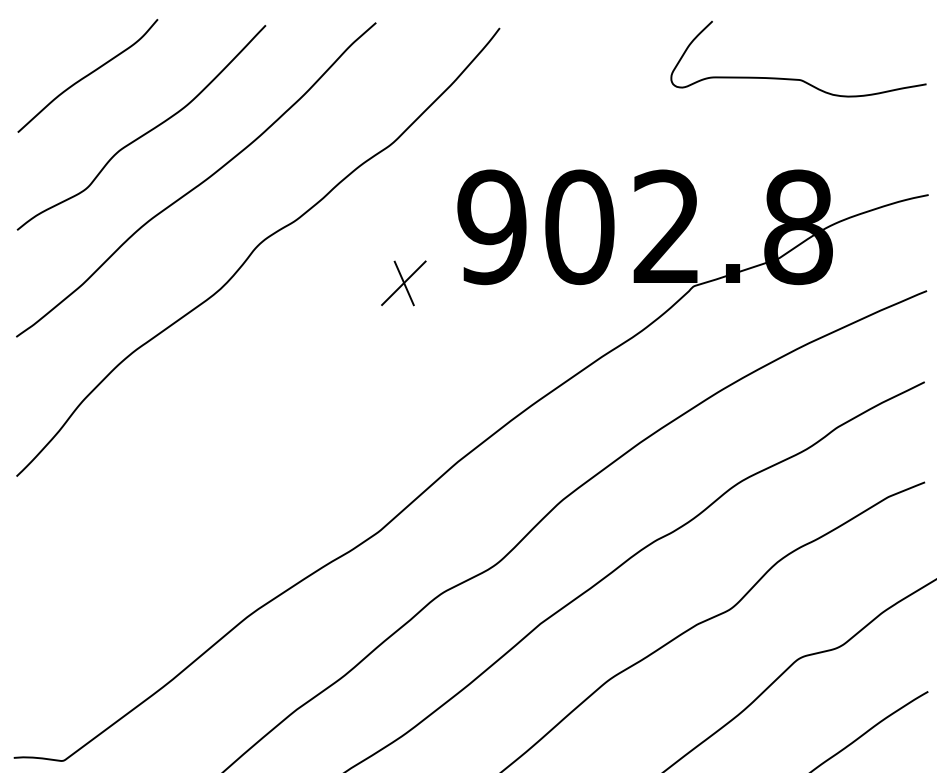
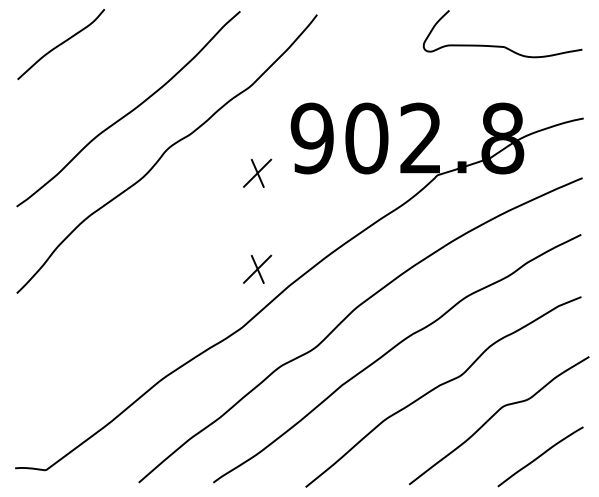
curve: (144, 132) -> (96, 79), removed
part: (403, 436) -> (257, 268), added

